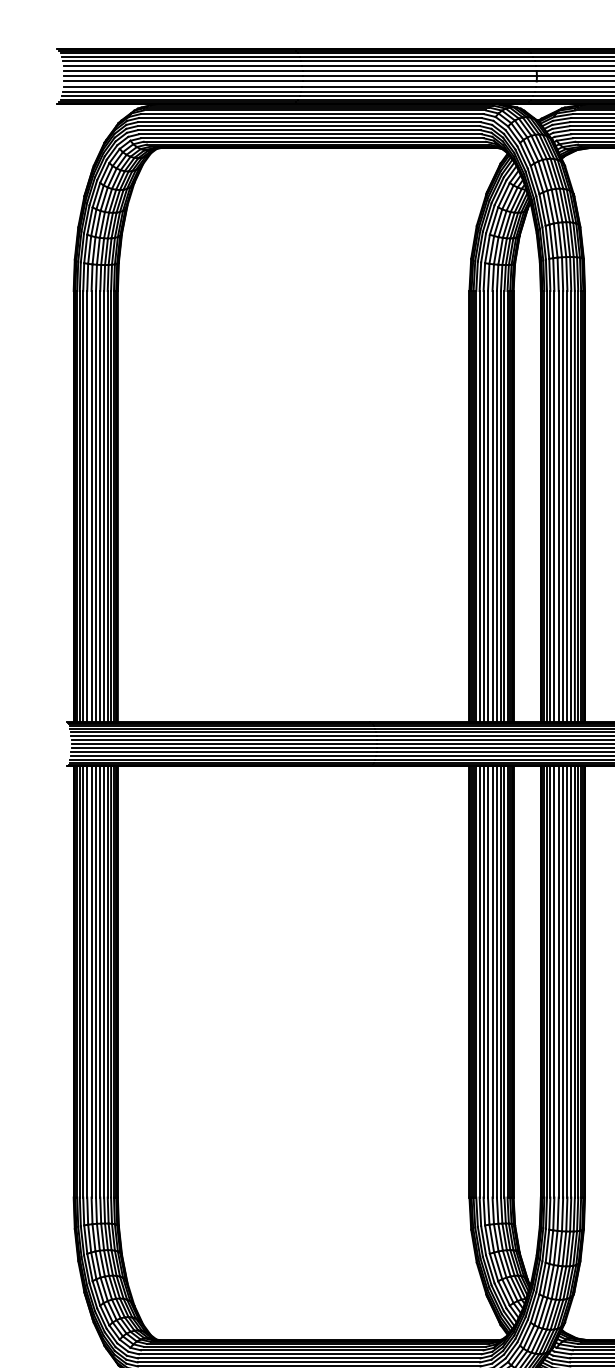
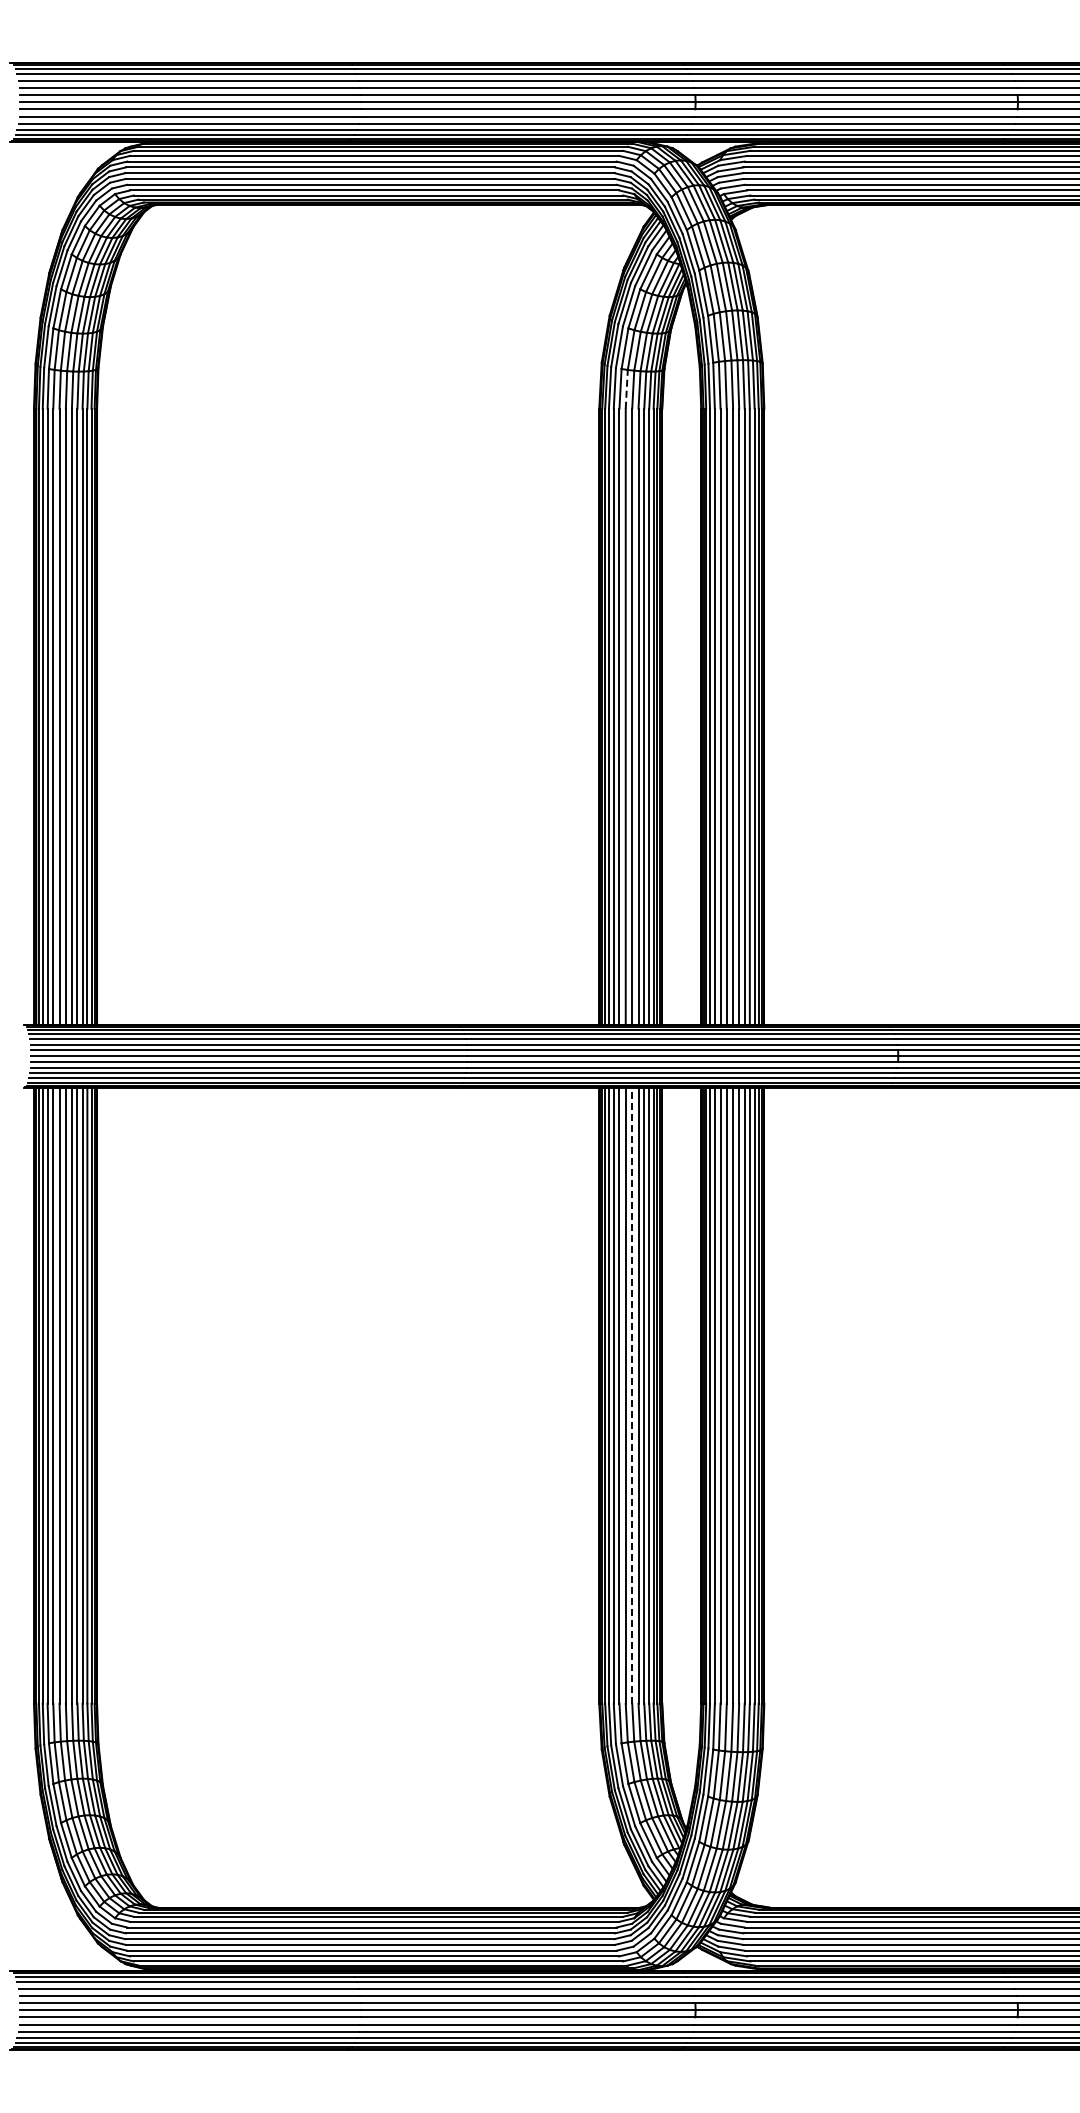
line: (488, 276) -> (626, 388), solid -> dashed
line: (492, 981) -> (632, 1395), solid -> dashed

